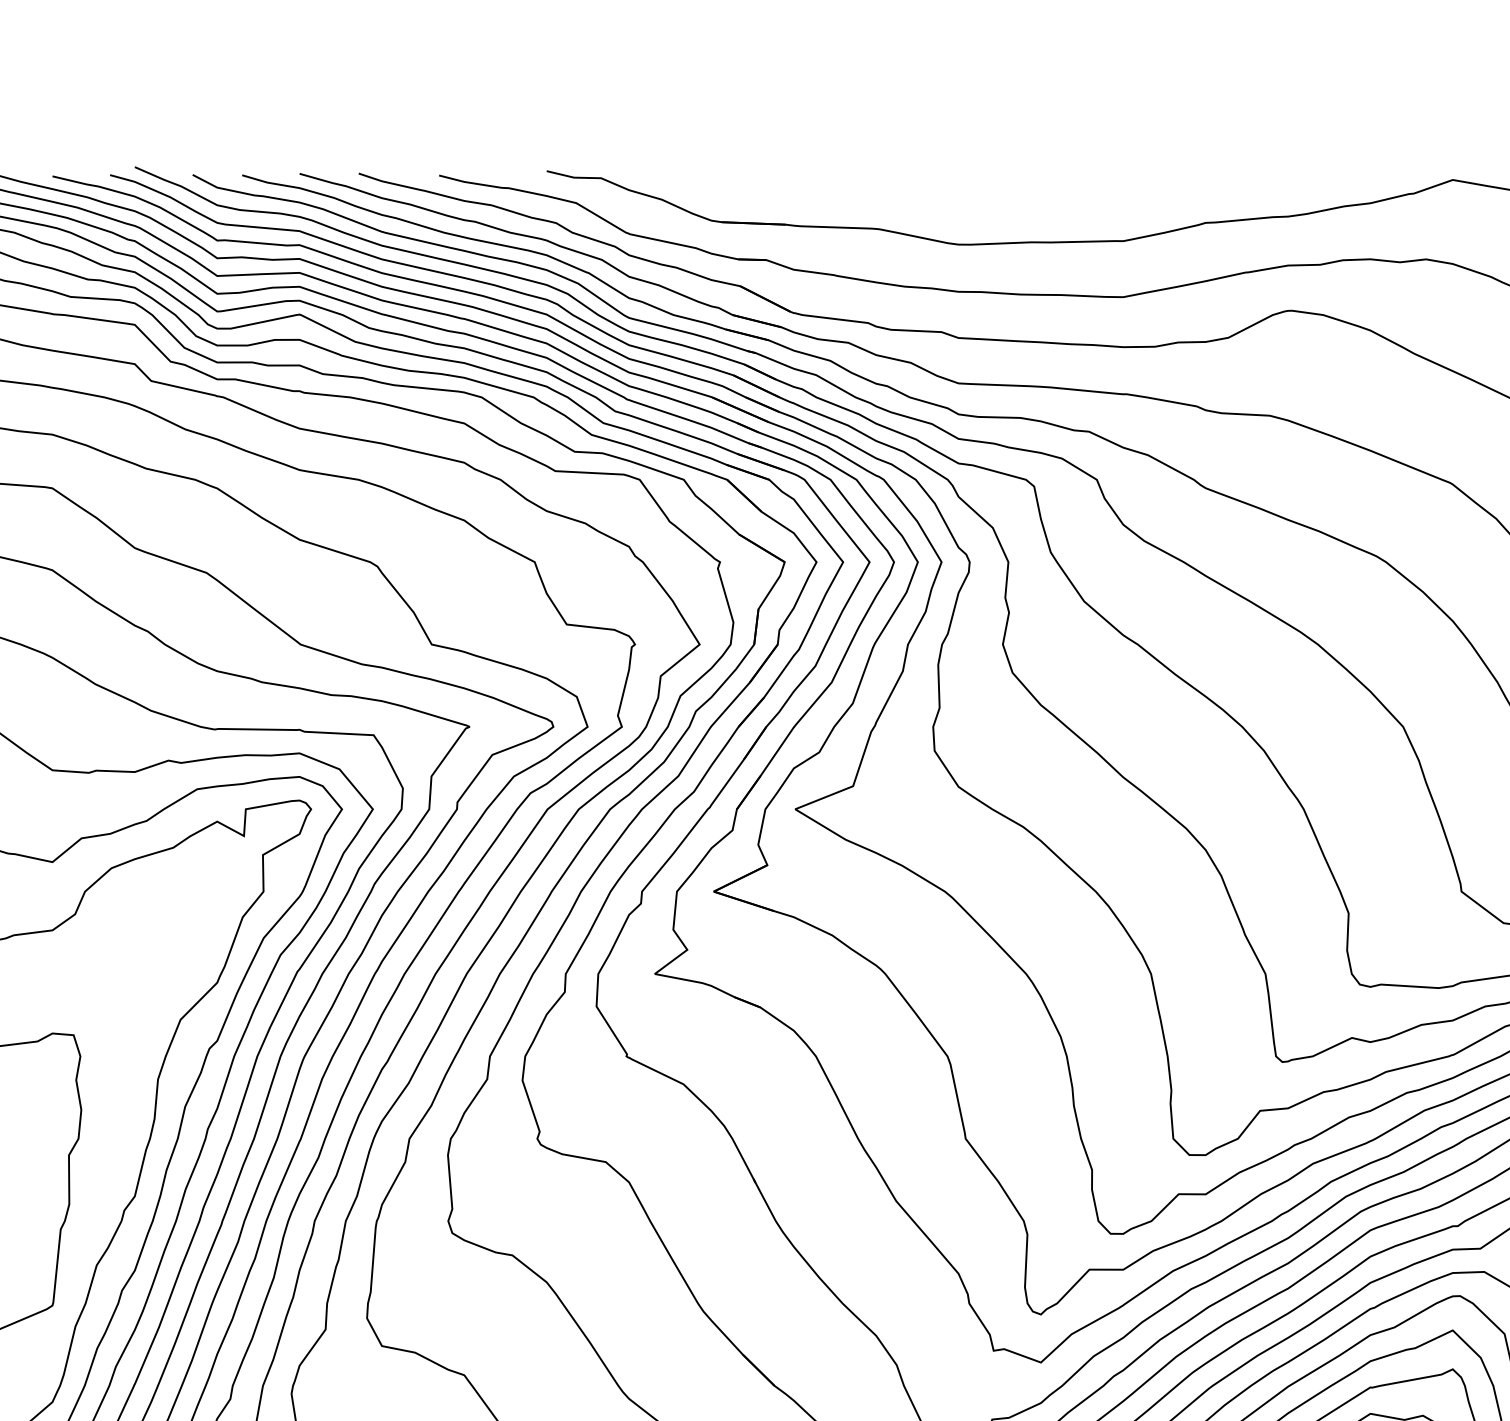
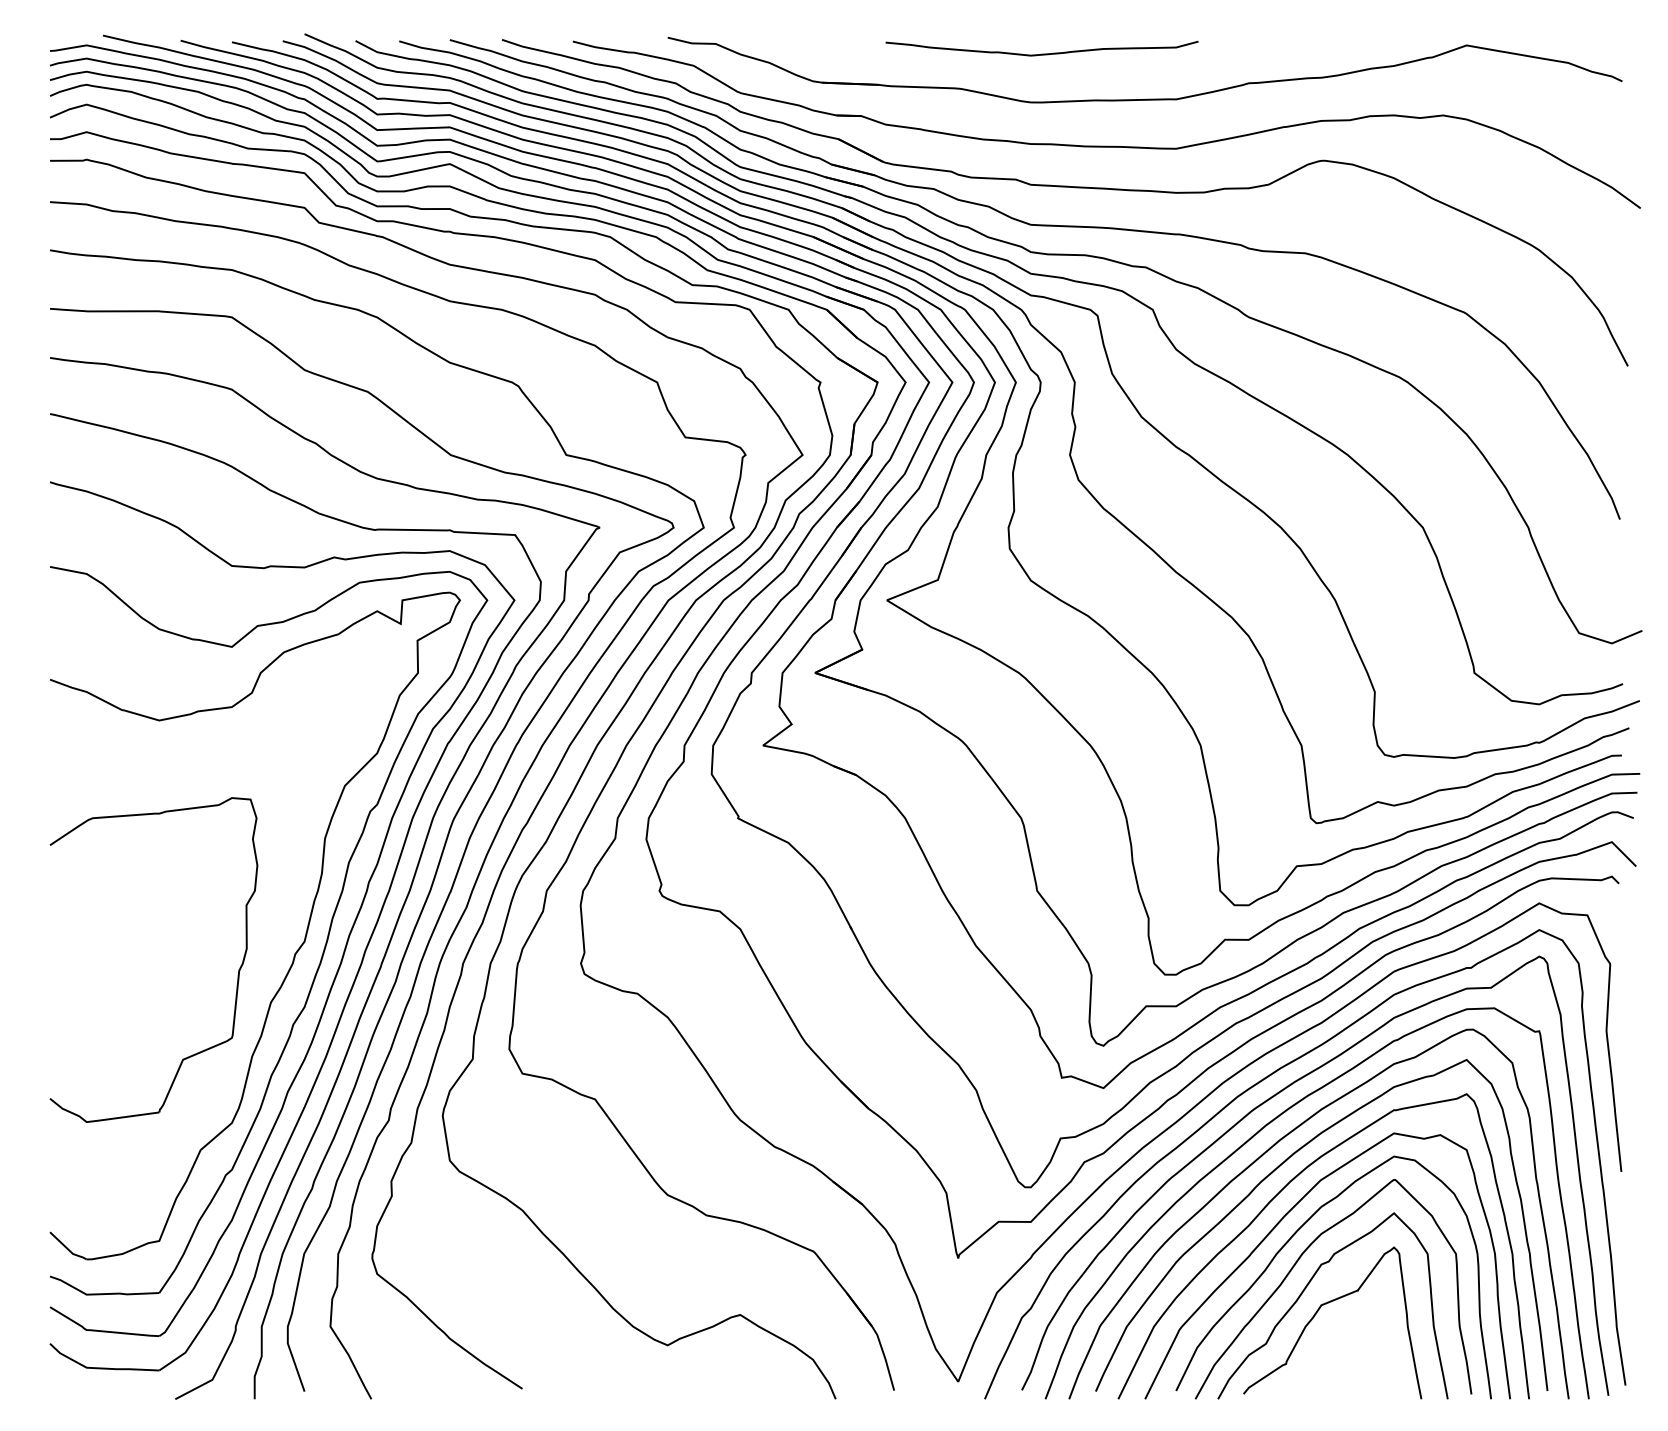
curve: (970, 189) -> (1041, 53), added

